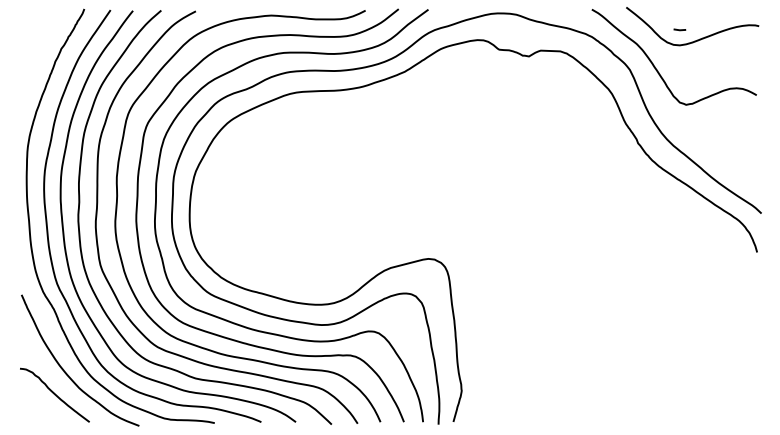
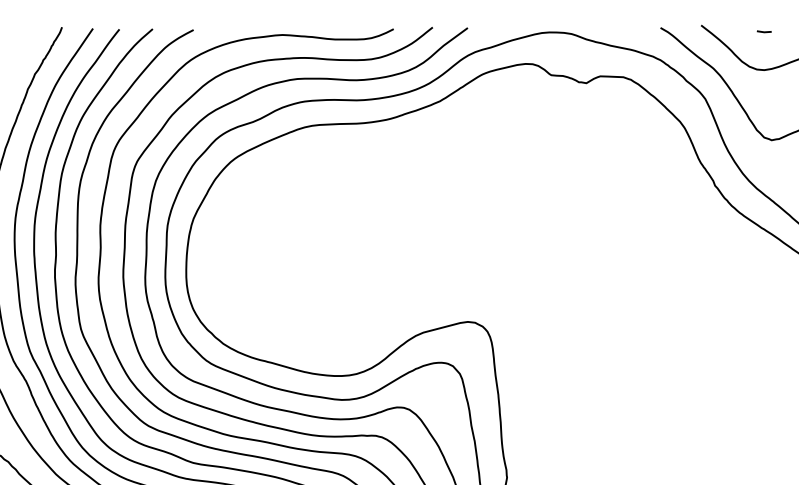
line: (679, 29) -> (763, 31), moved

